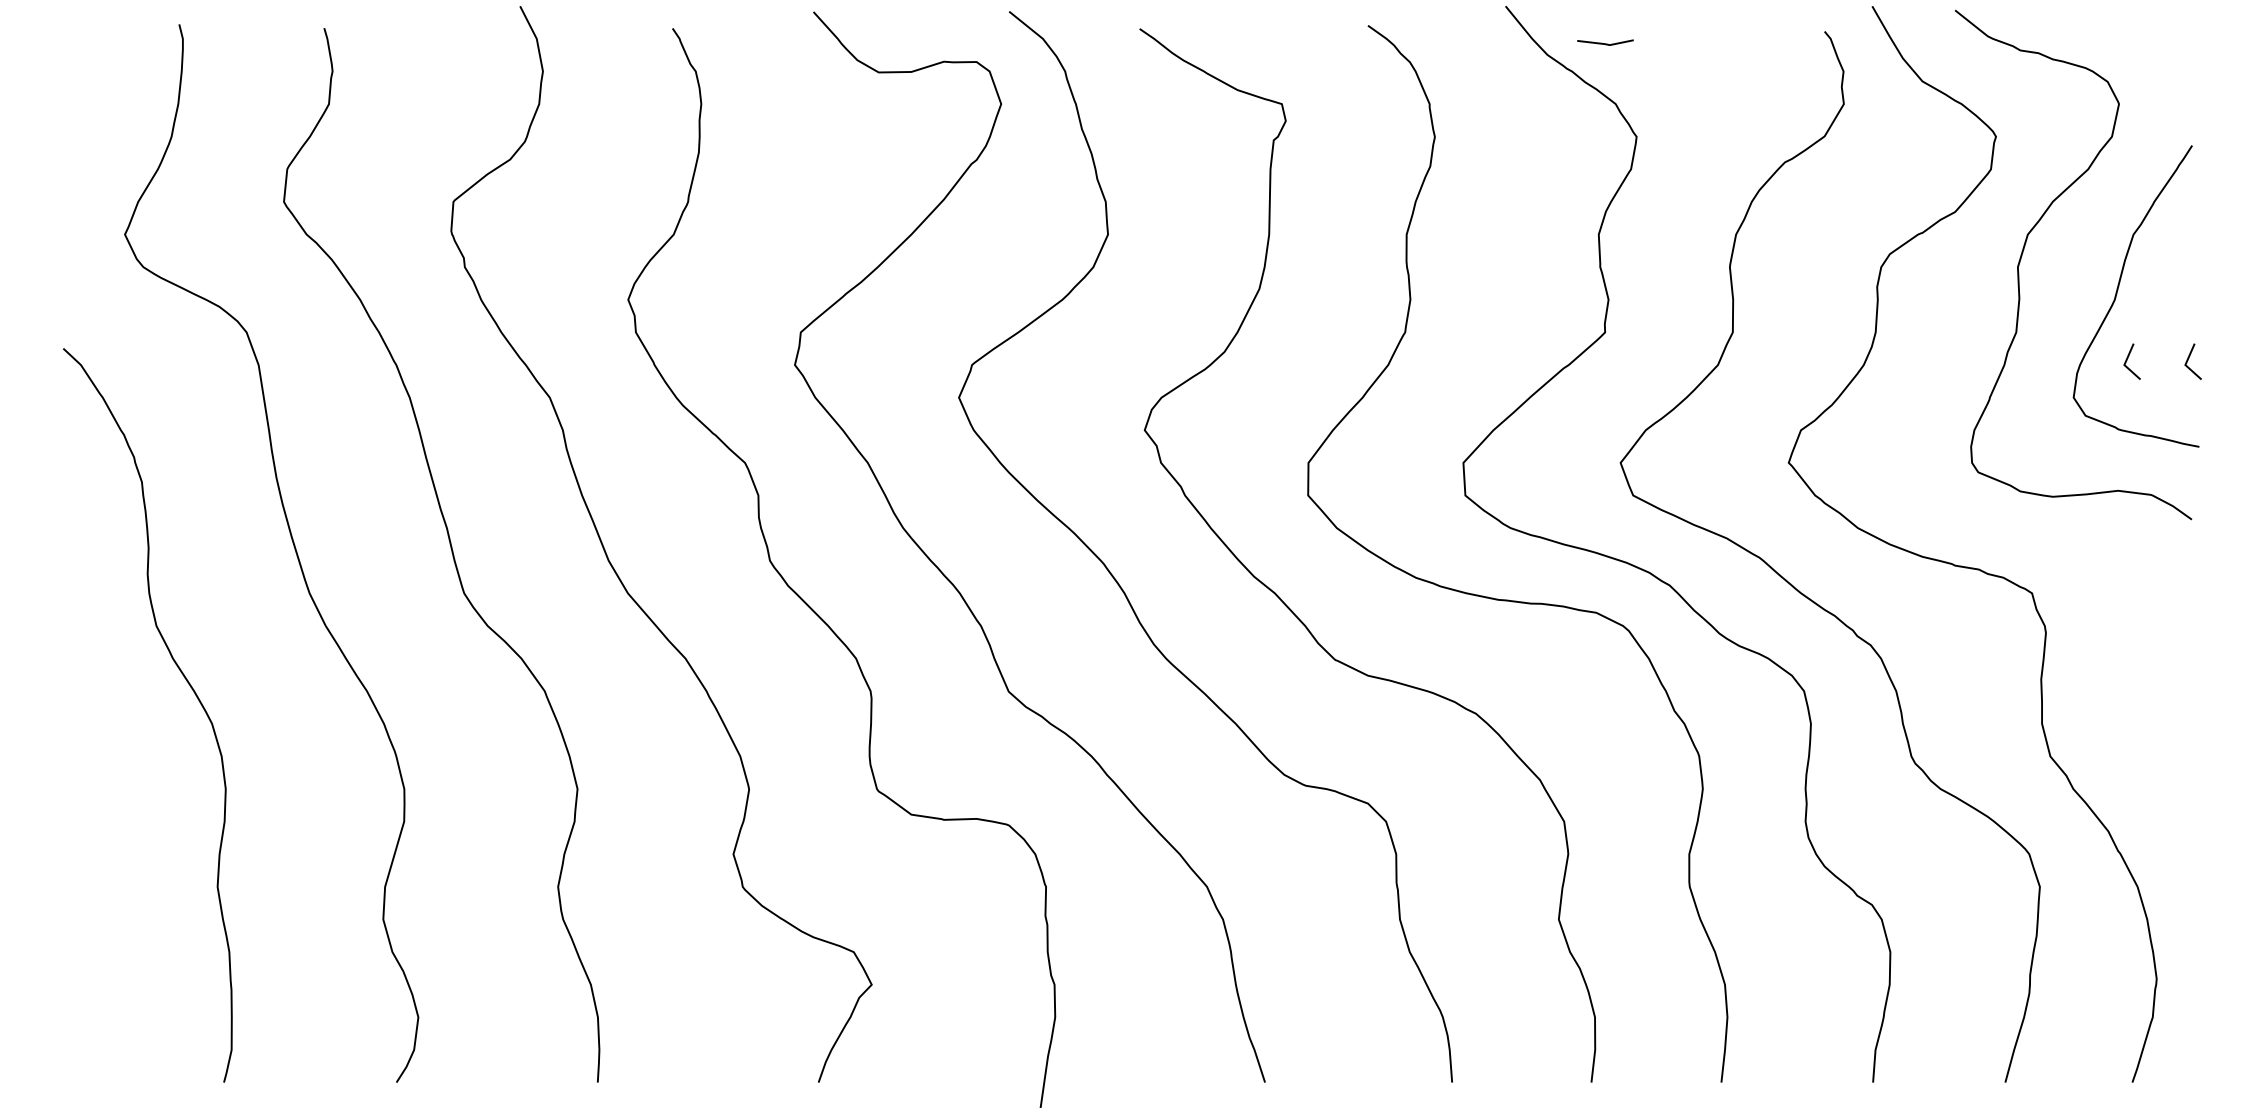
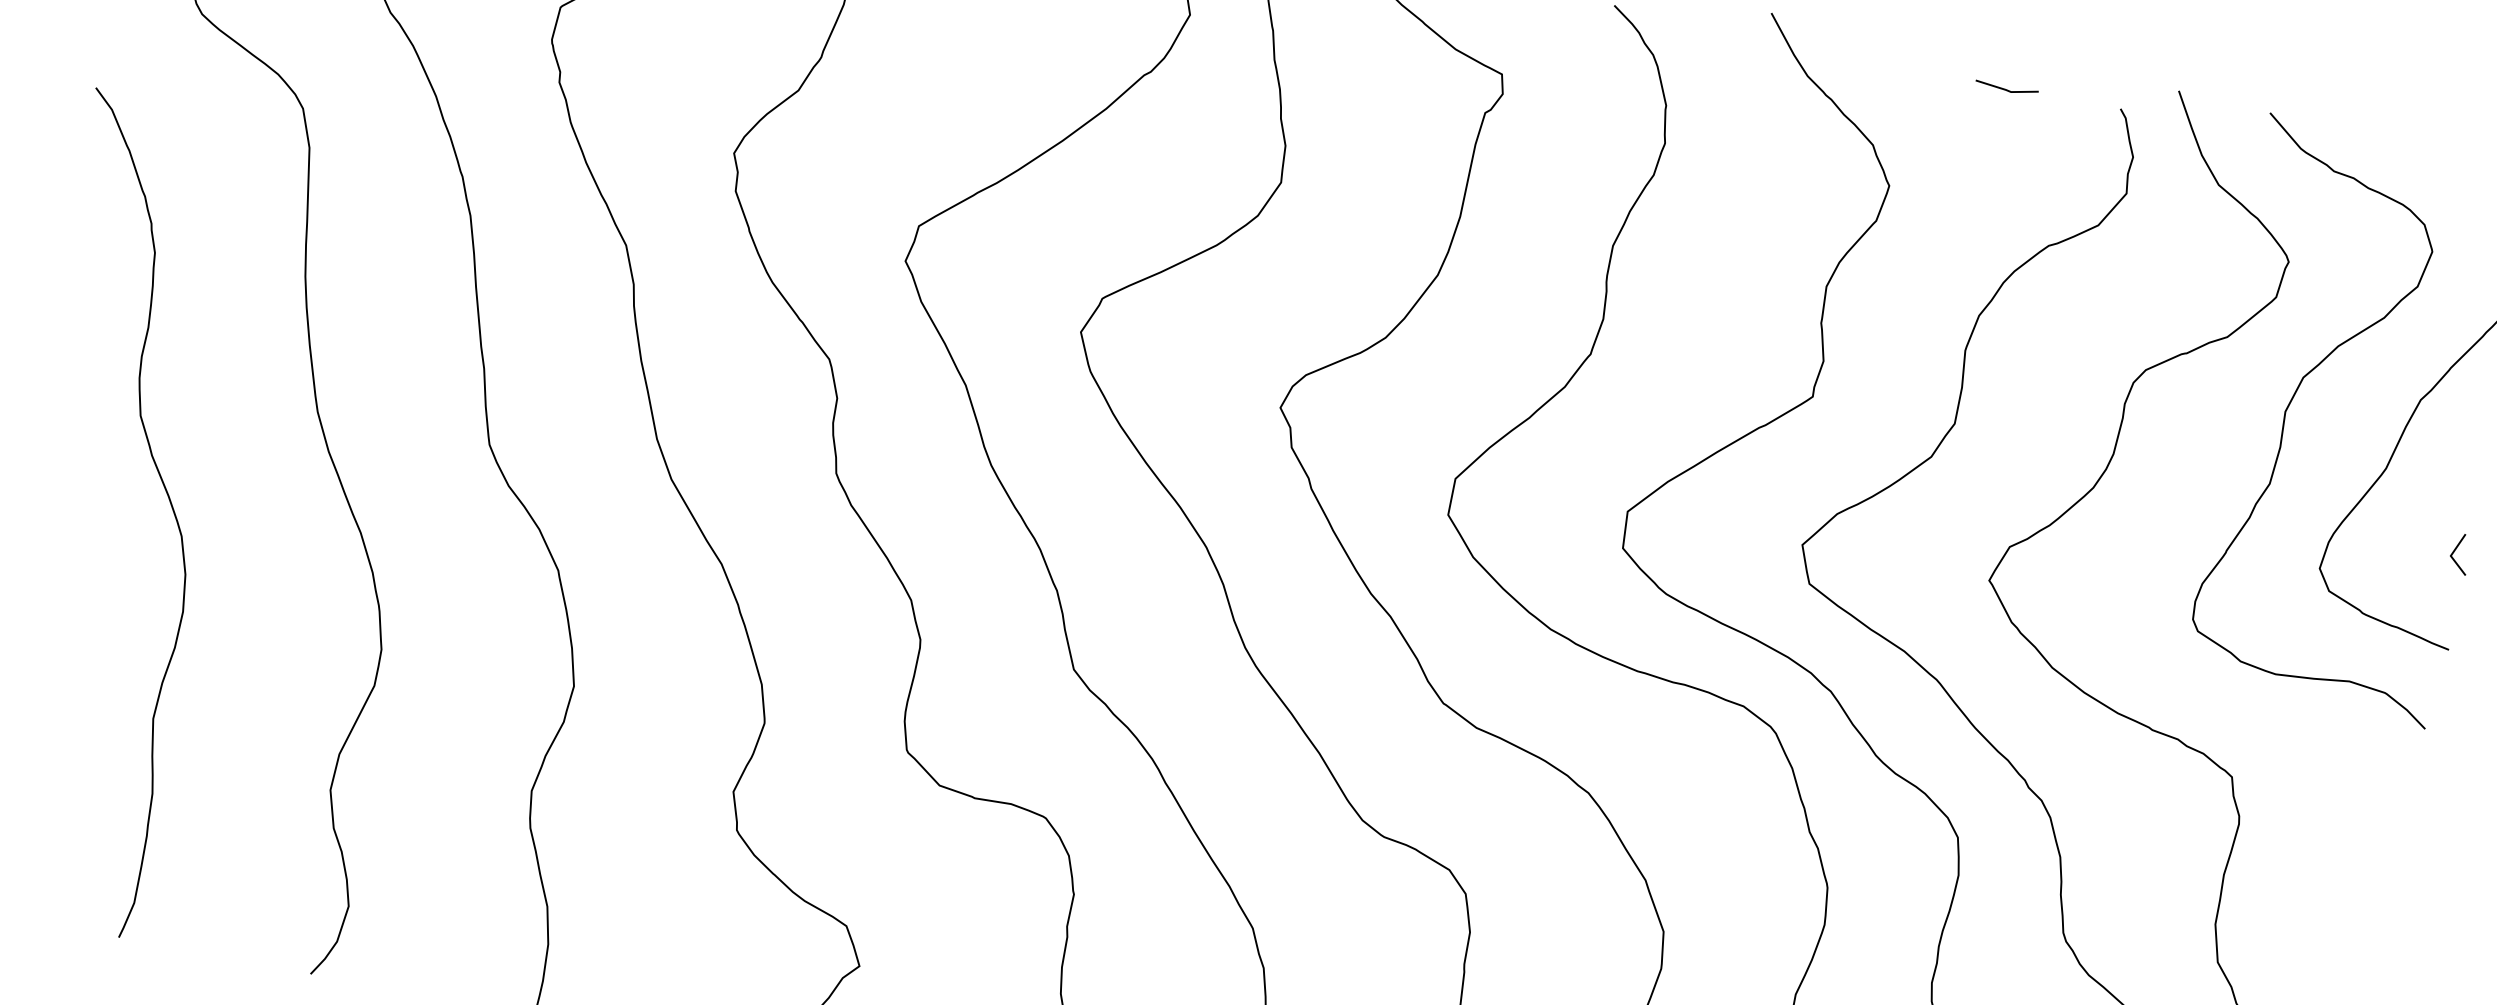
line: (1605, 43) -> (2006, 89), moved
line: (2127, 360) -> (2387, 538), removed

